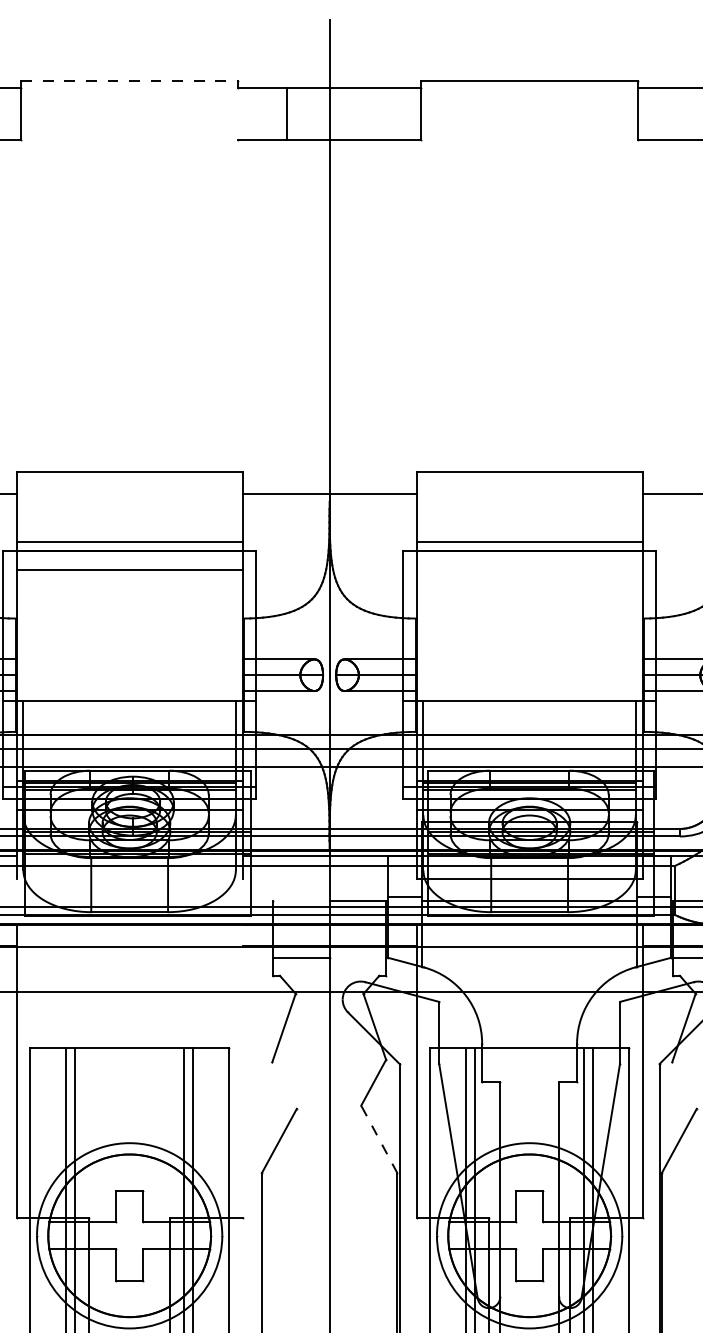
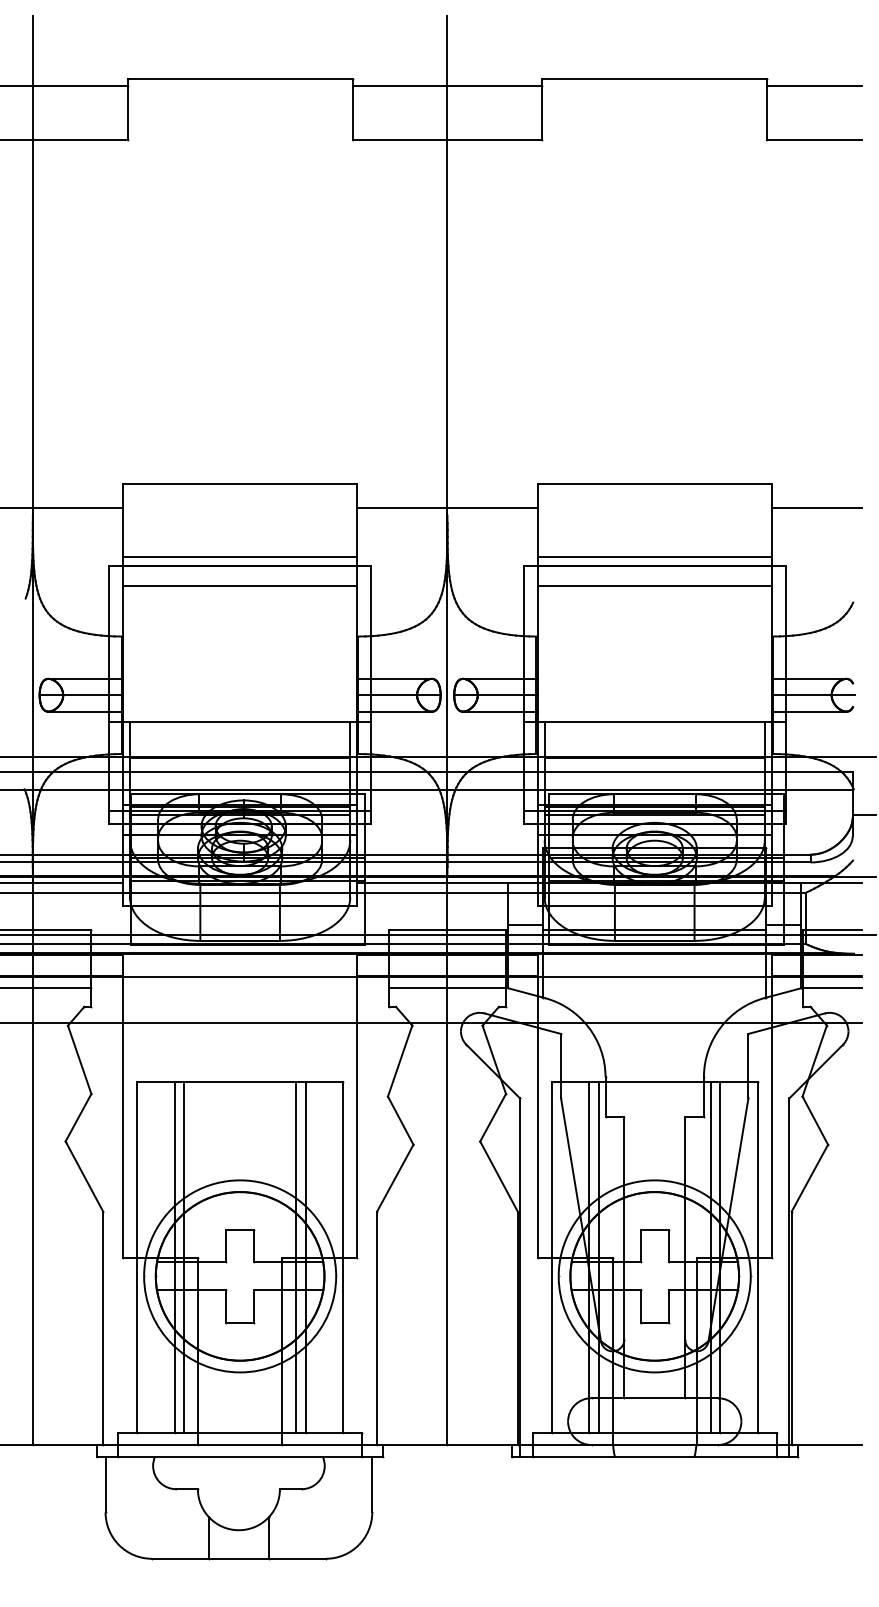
line: (129, 81) -> (240, 79), dashed -> solid
line: (287, 113) -> (352, 113), moved
line: (529, 570) -> (654, 586), added
line: (129, 878) -> (240, 906), added
line: (300, 901) -> (417, 929), added
line: (357, 958) -> (476, 988), added
line: (242, 1070) -> (357, 1105), added
line: (284, 1085) -> (400, 1120), added
line: (684, 1085) -> (815, 1120), added
line: (378, 1139) -> (498, 1176), dashed -> solid

